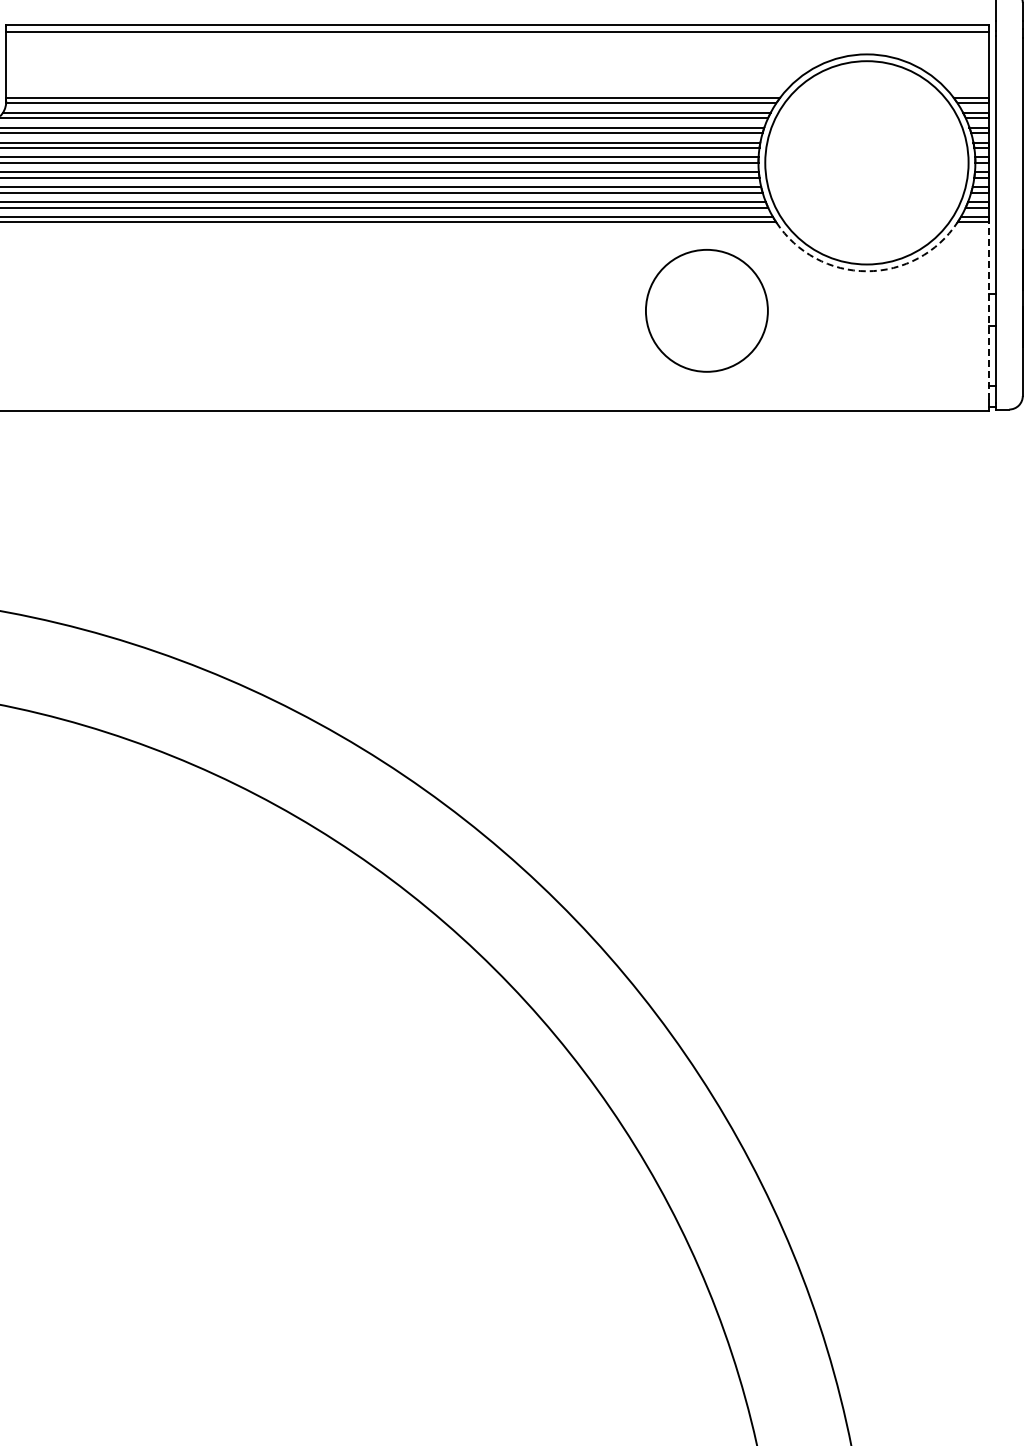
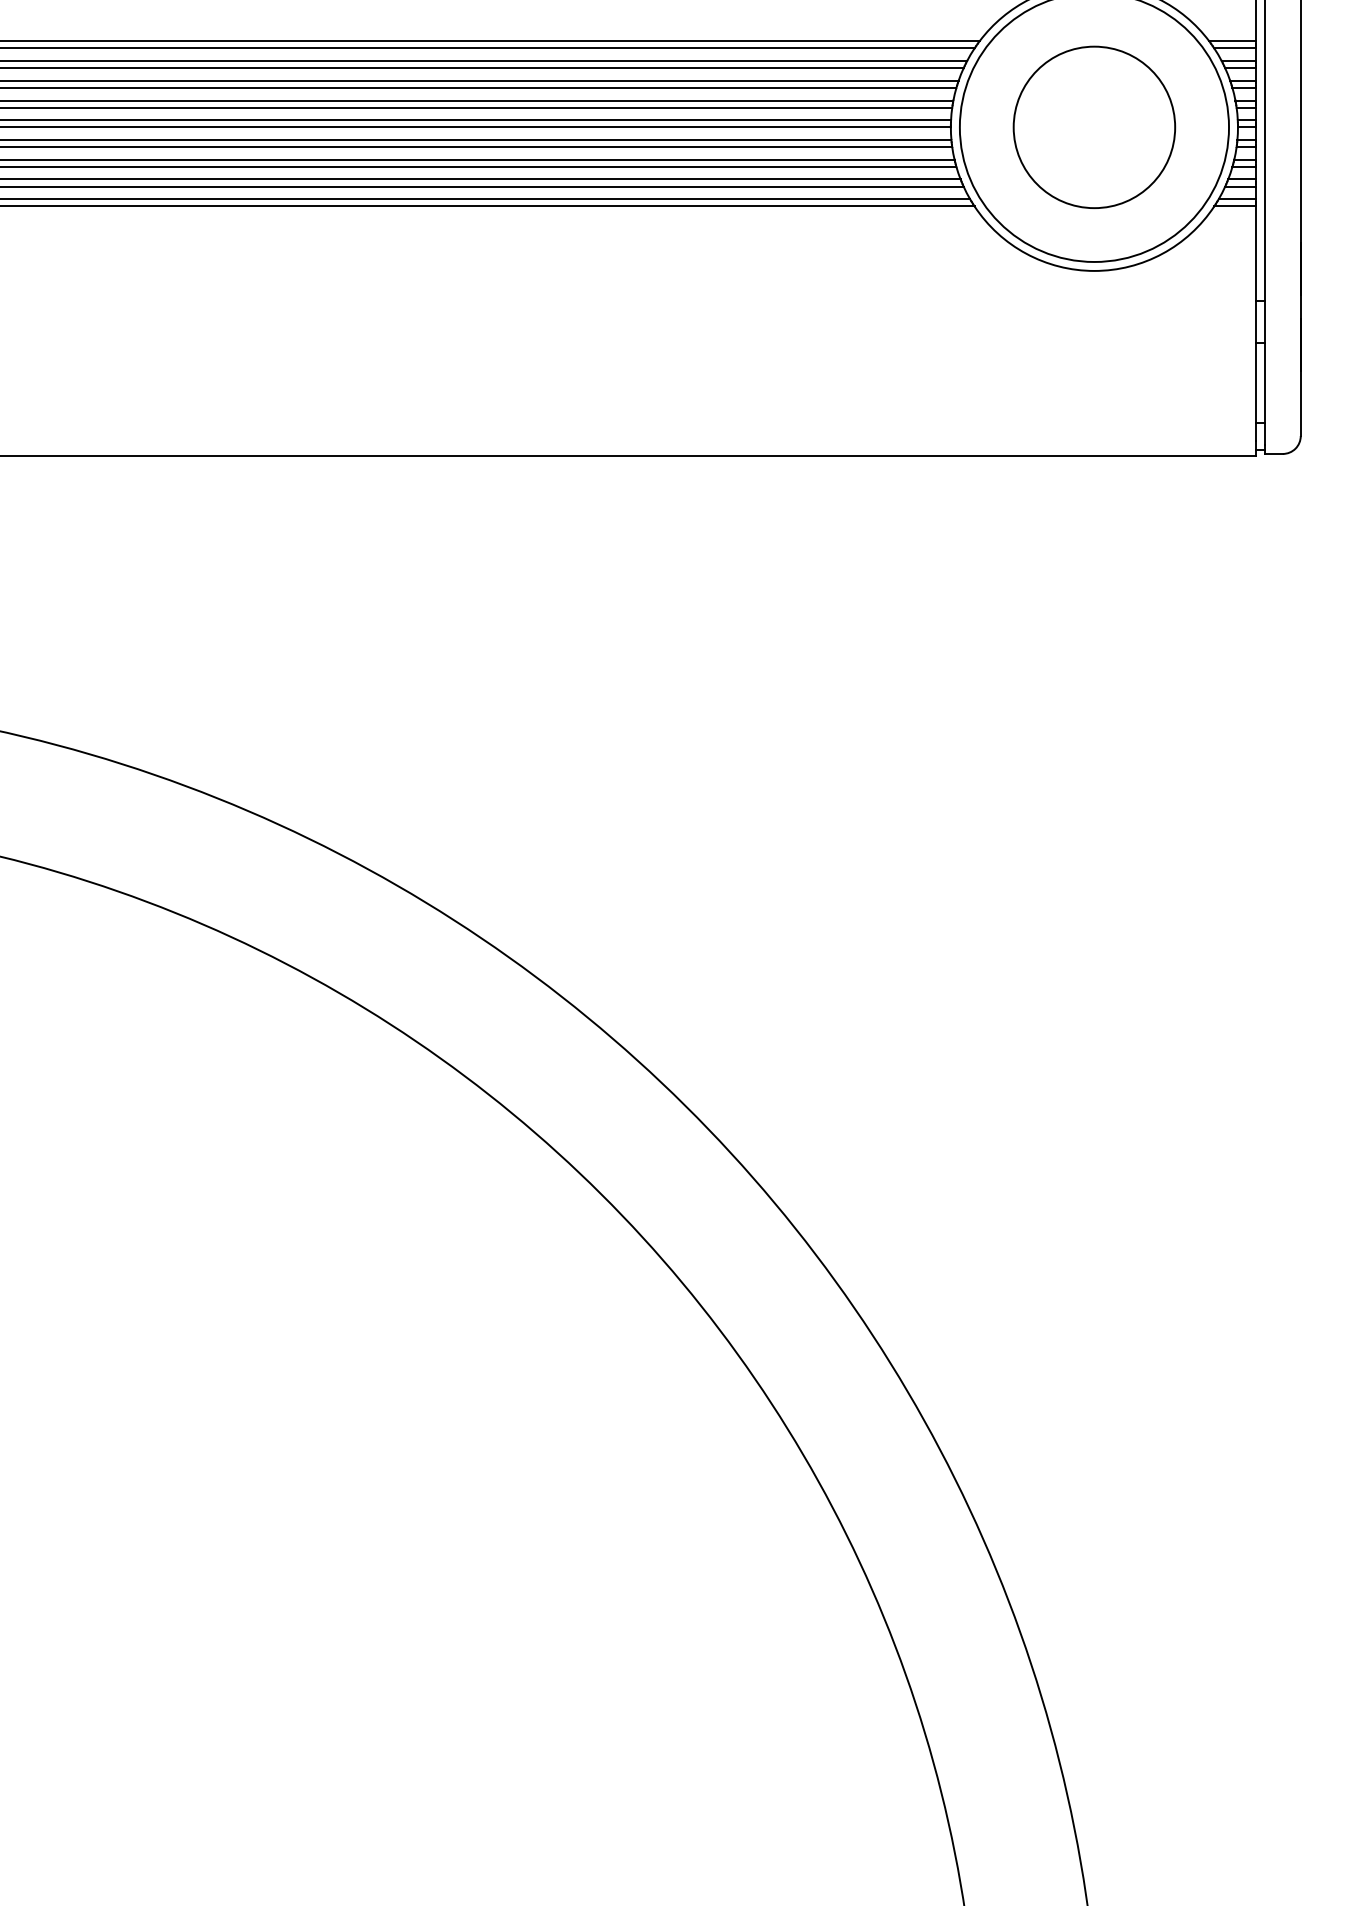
arc: (866, 271) -> (1093, 271), dashed -> solid
circle: (706, 310) -> (1093, 126), moved
line: (988, 311) -> (1255, 324), dashed -> solid

